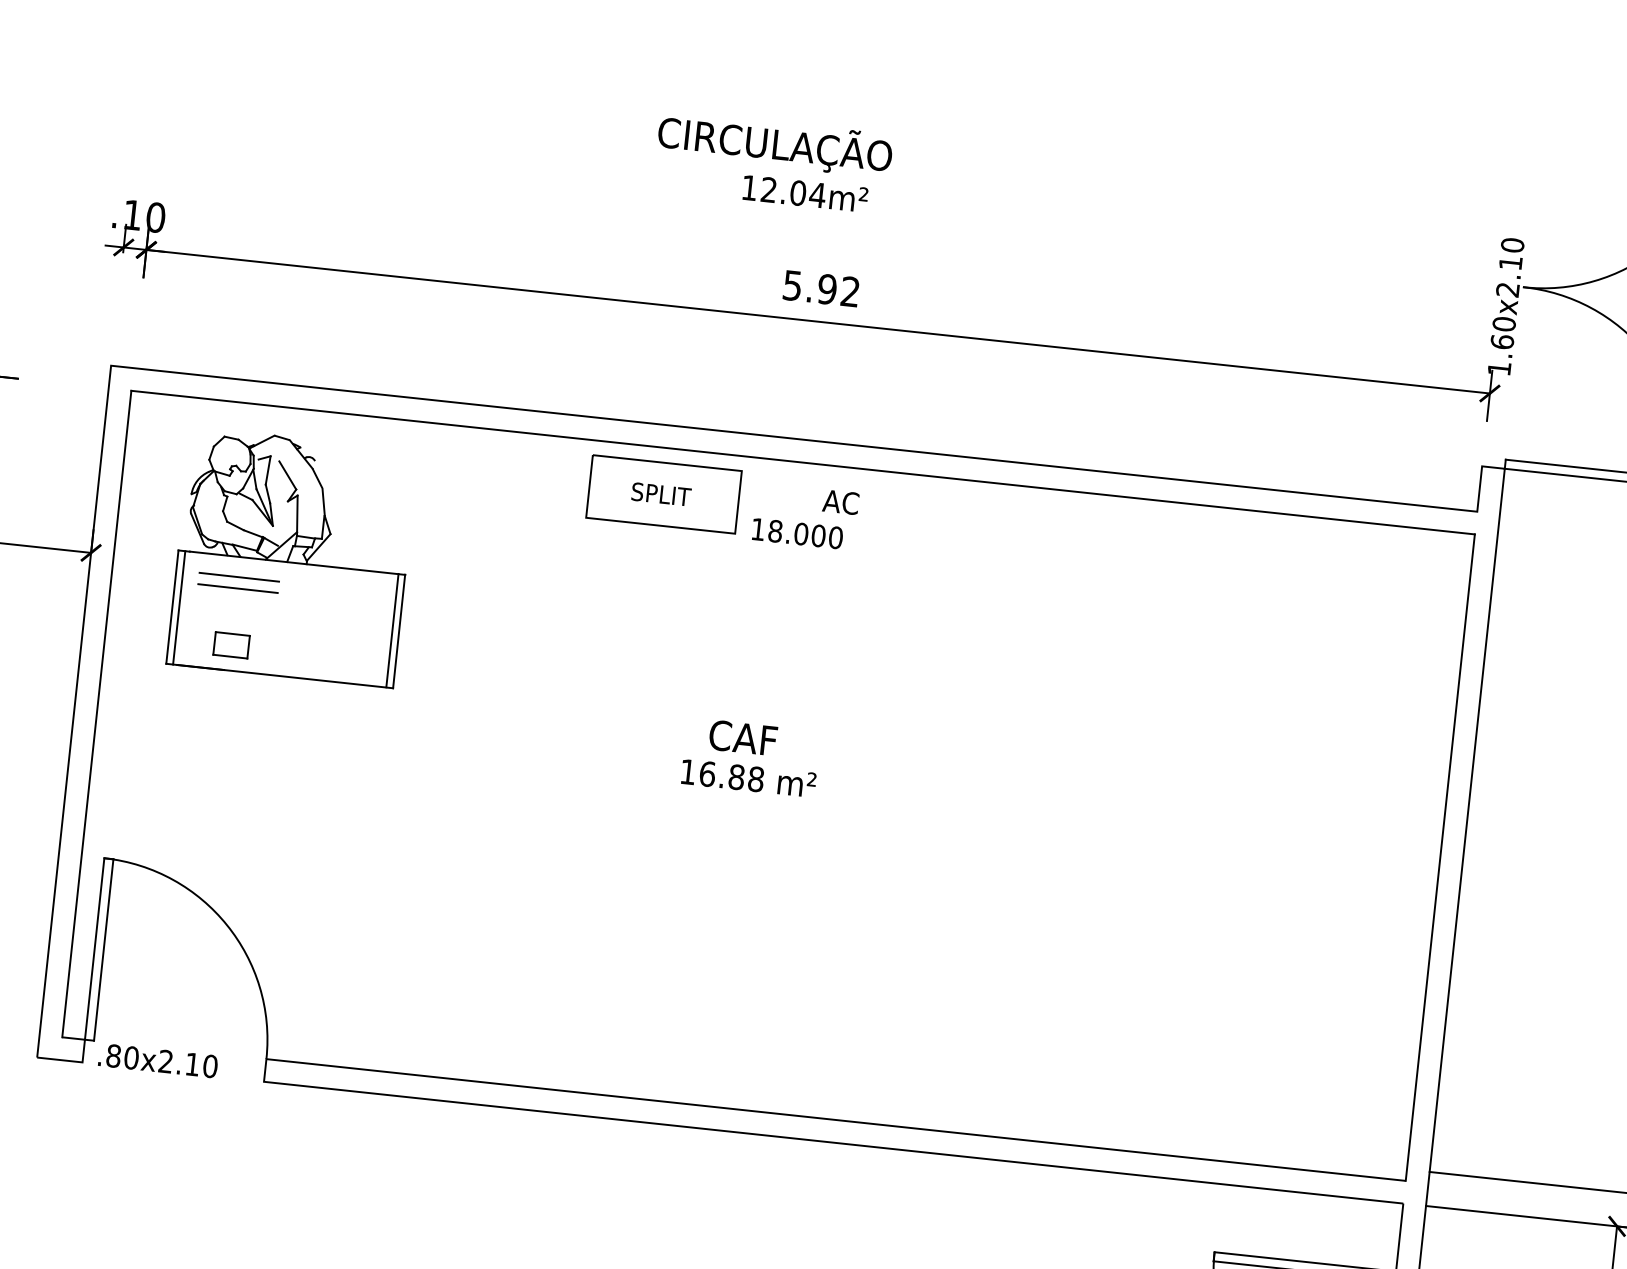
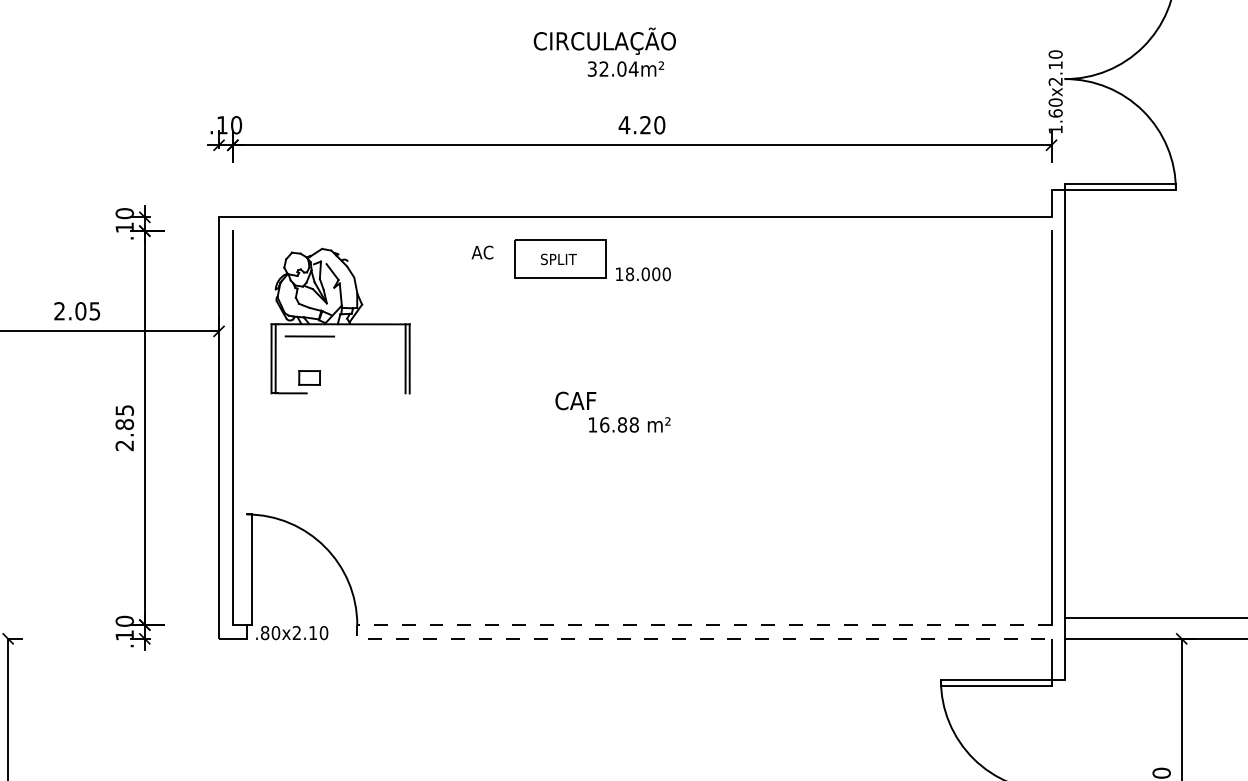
text: (748, 186) -> (591, 68), 12.04m² -> 32.04m²
text: (820, 289) -> (641, 125), 5.92 -> 4.20
line: (801, 463) -> (641, 231), removed
text: (840, 502) -> (482, 252), moved
line: (237, 588) -> (309, 343), removed
line: (284, 676) -> (343, 393), removed
text: (742, 737) -> (575, 400), moved
line: (94, 948) -> (246, 569), removed
line: (265, 1069) -> (357, 631), solid -> dashed

